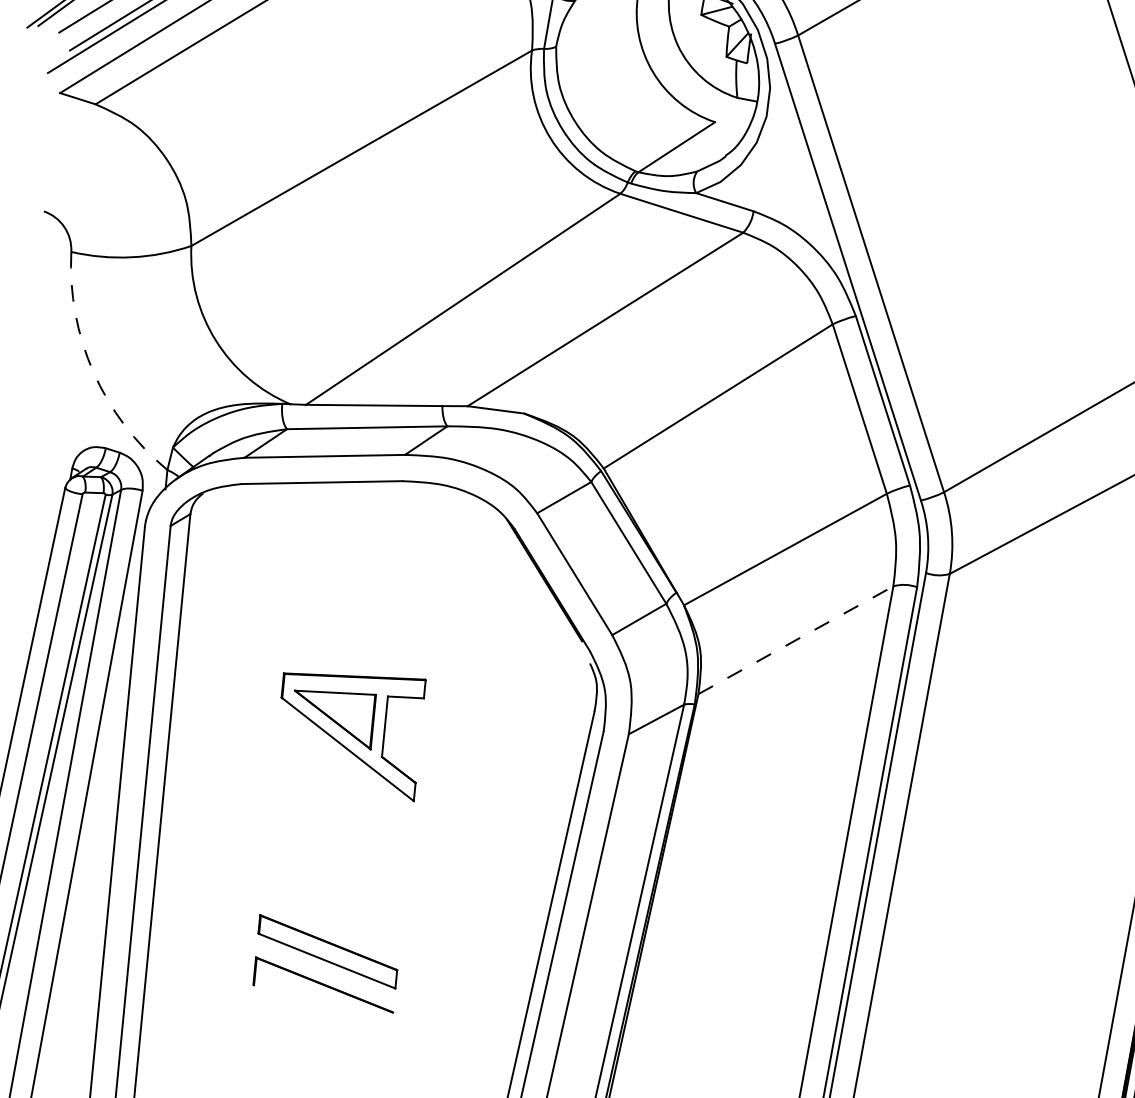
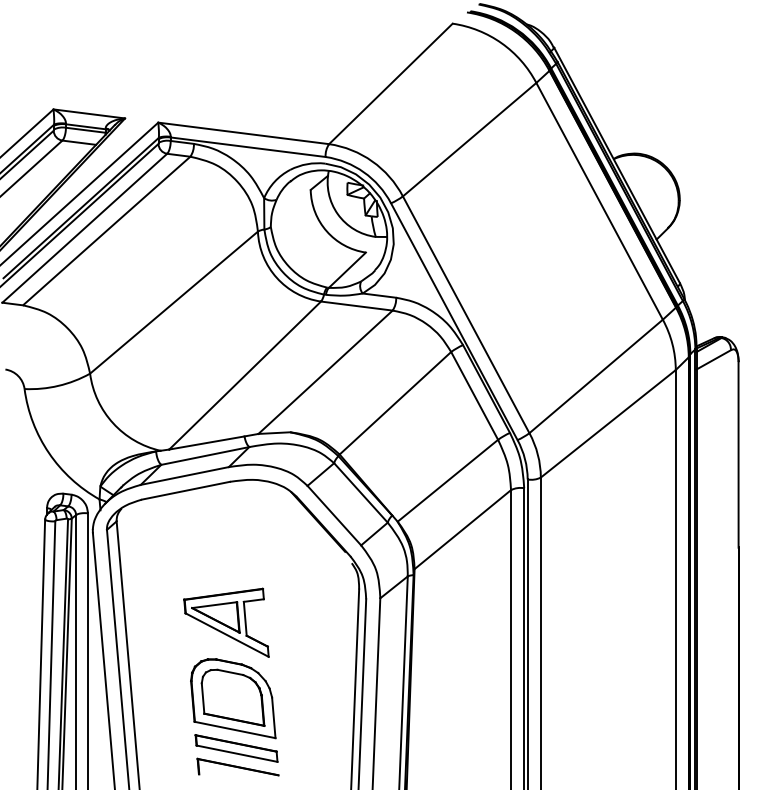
arc: (94, 373) -> (49, 453), dashed -> solid
line: (797, 640) -> (463, 529), dashed -> solid
part: (338, 862) -> (233, 698), added

